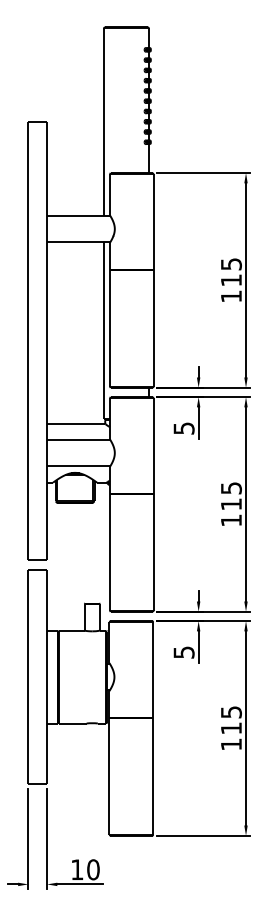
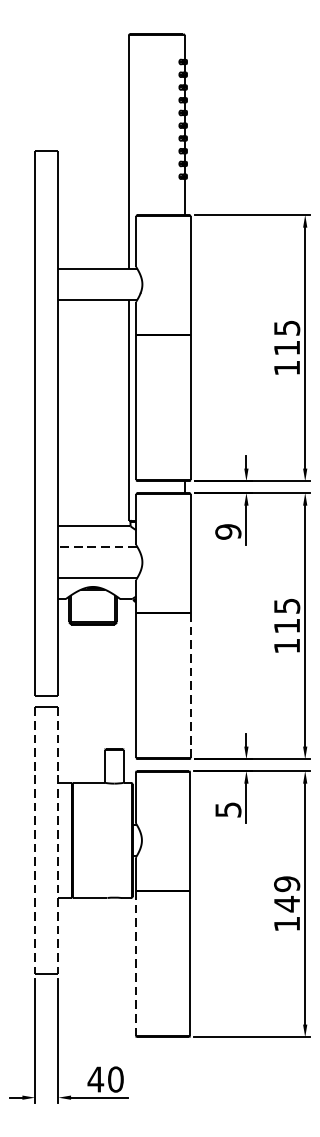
text: (183, 428) -> (227, 531), 5 -> 9
line: (78, 440) -> (97, 546), solid -> dashed
line: (153, 552) -> (190, 685), solid -> dashed
line: (28, 677) -> (35, 840), solid -> dashed
line: (47, 677) -> (58, 840), solid -> dashed
text: (230, 720) -> (285, 894), 115 -> 149
line: (109, 776) -> (135, 963), solid -> dashed
text: (76, 869) -> (94, 1079), 10 -> 40

